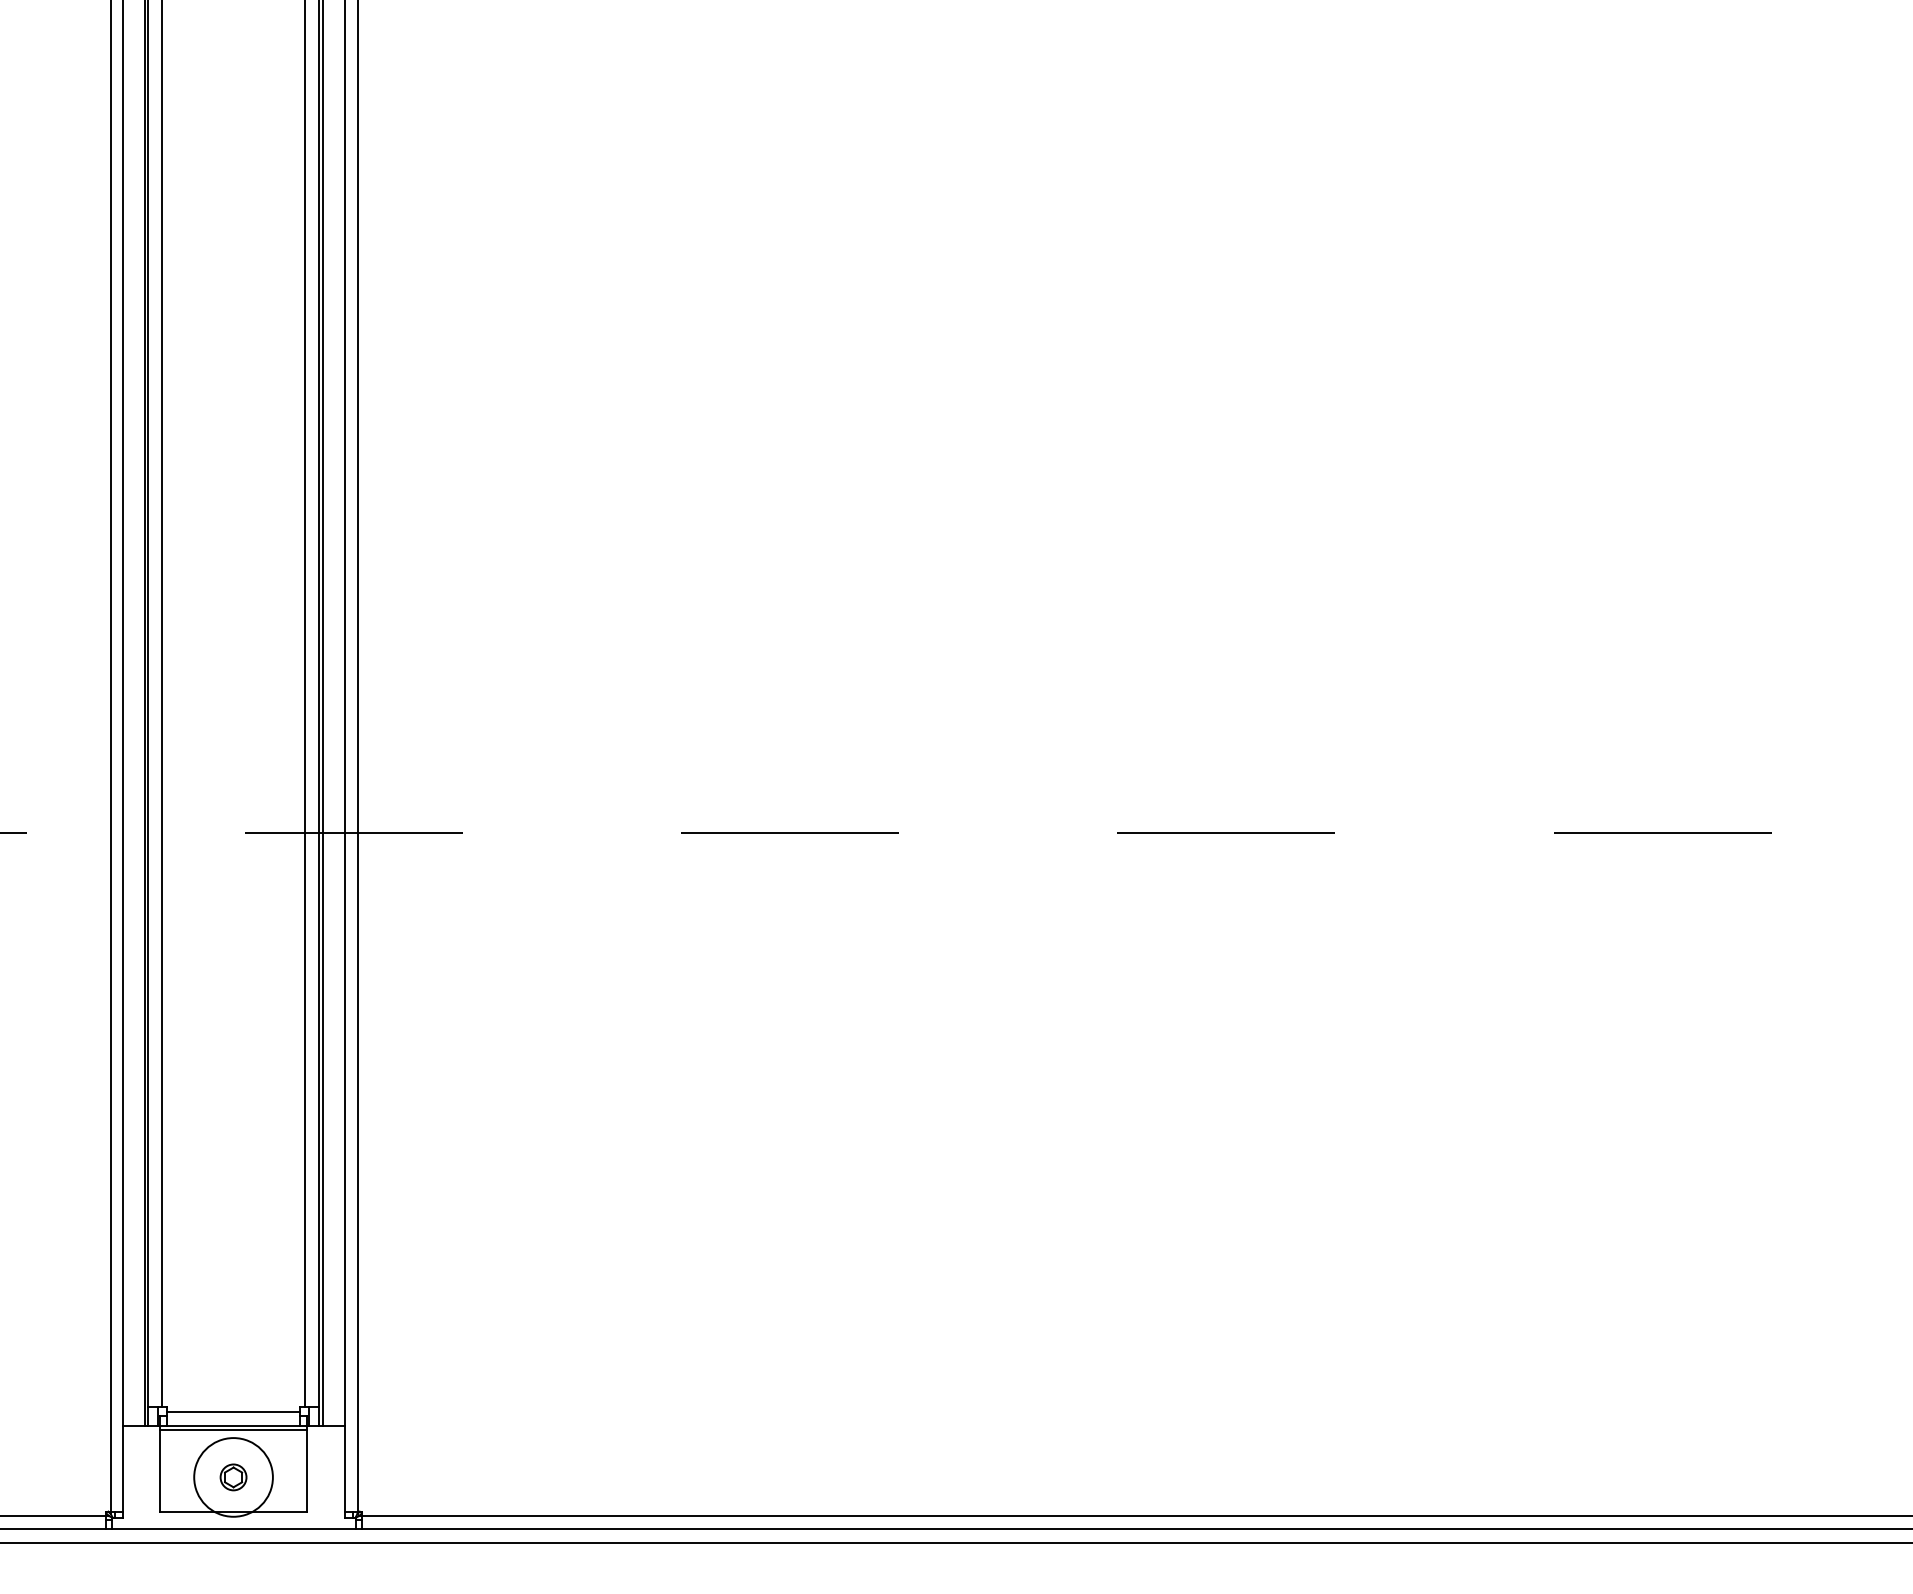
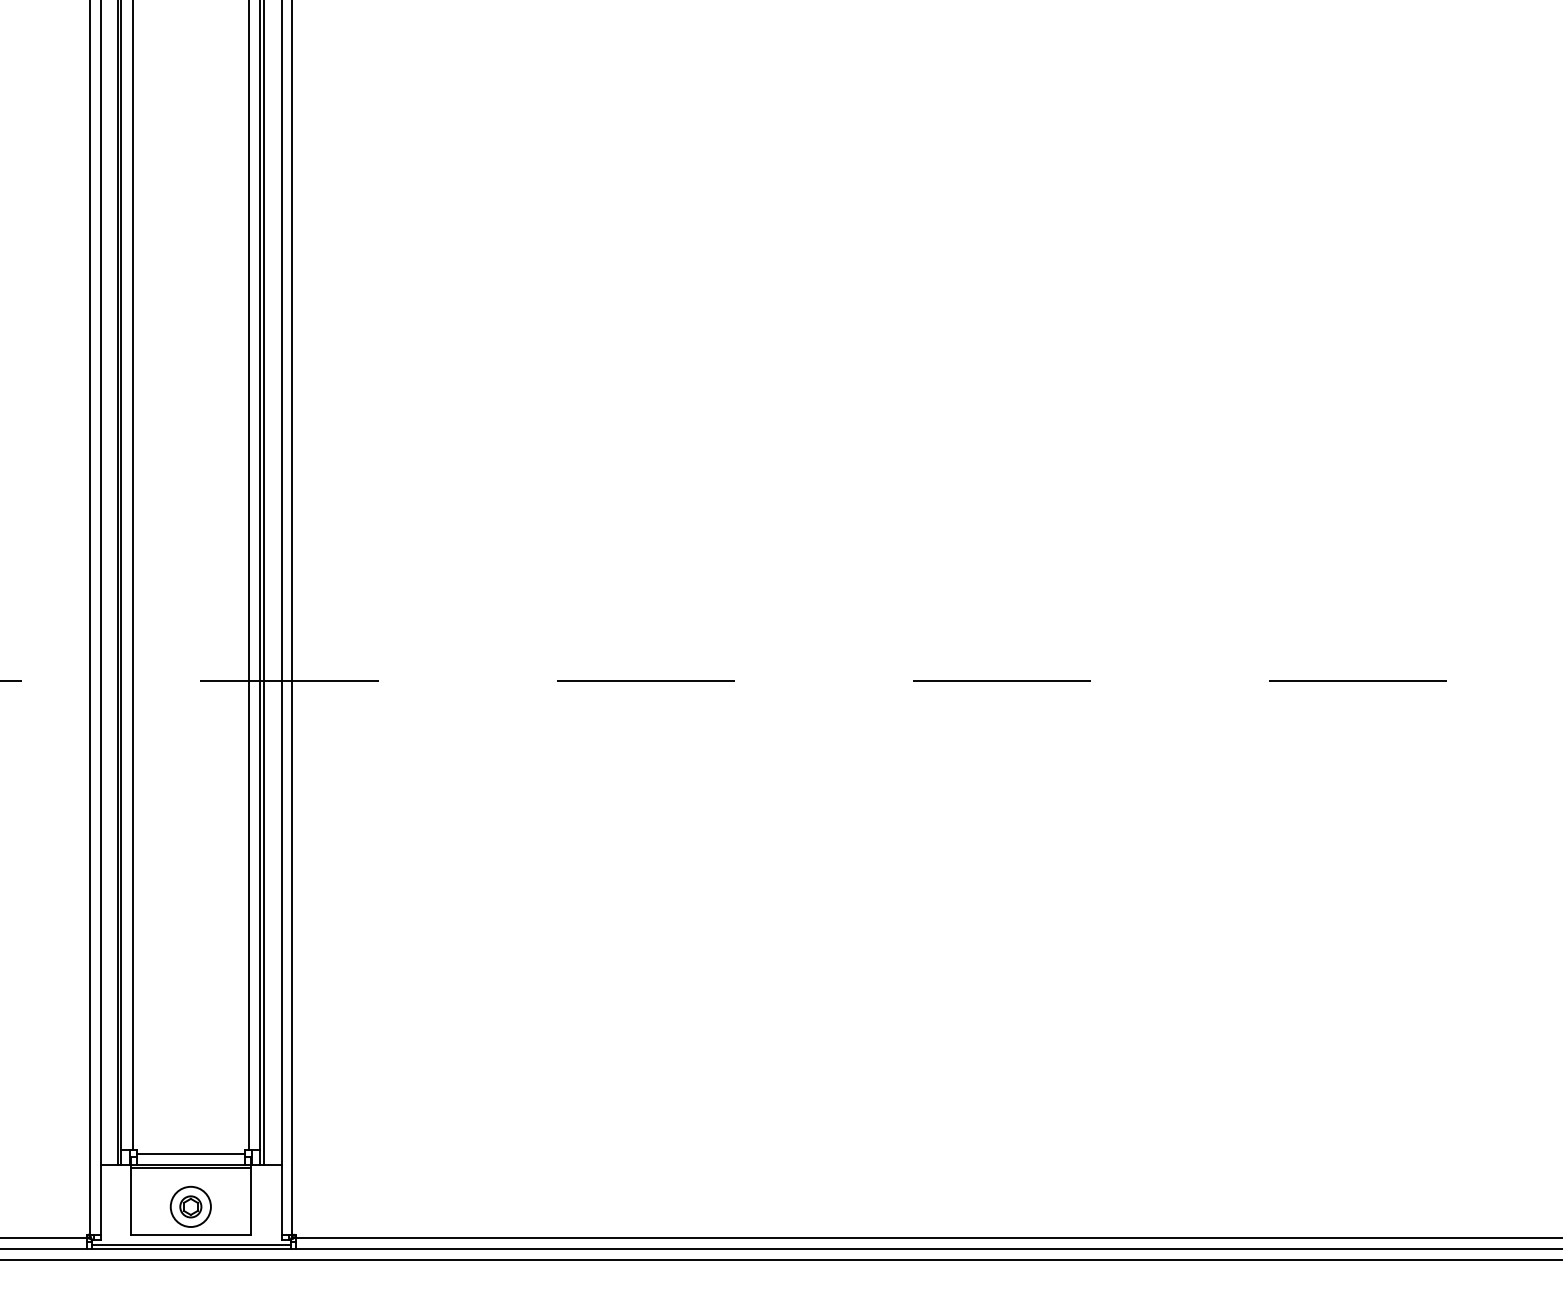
circle: (233, 1477) -> (190, 1206), size x0.62
line: (233, 1524) -> (190, 1245), added

